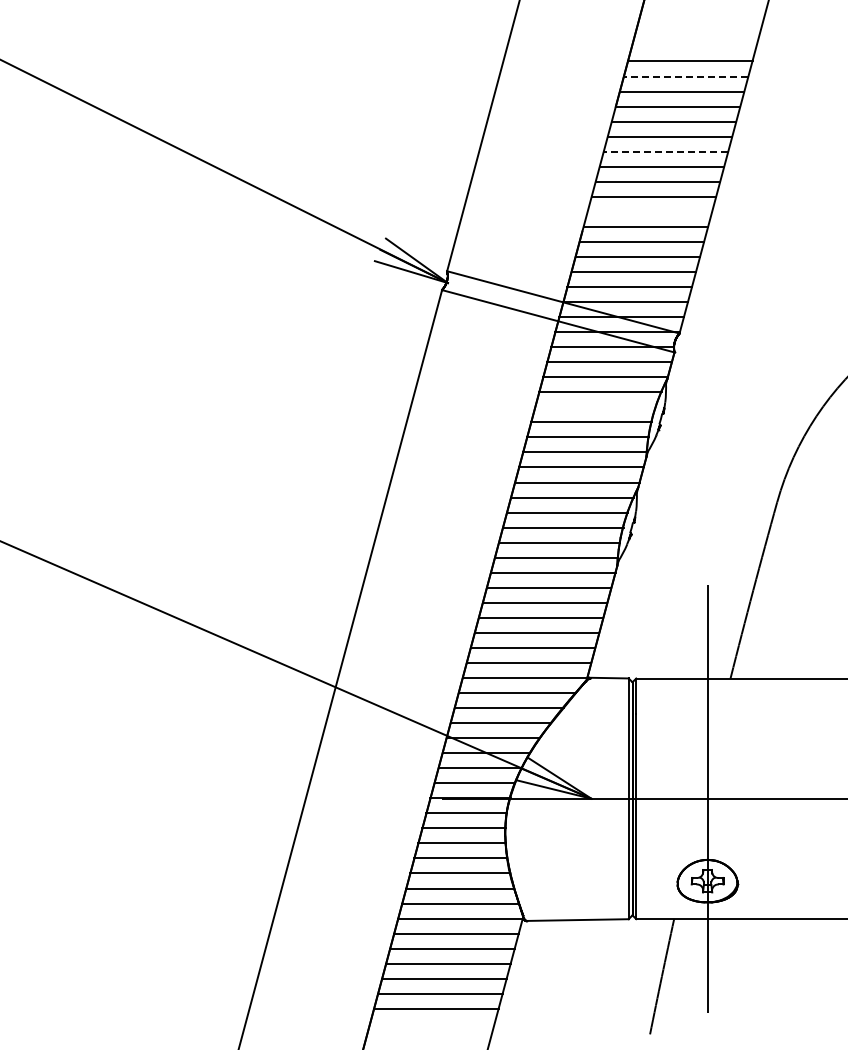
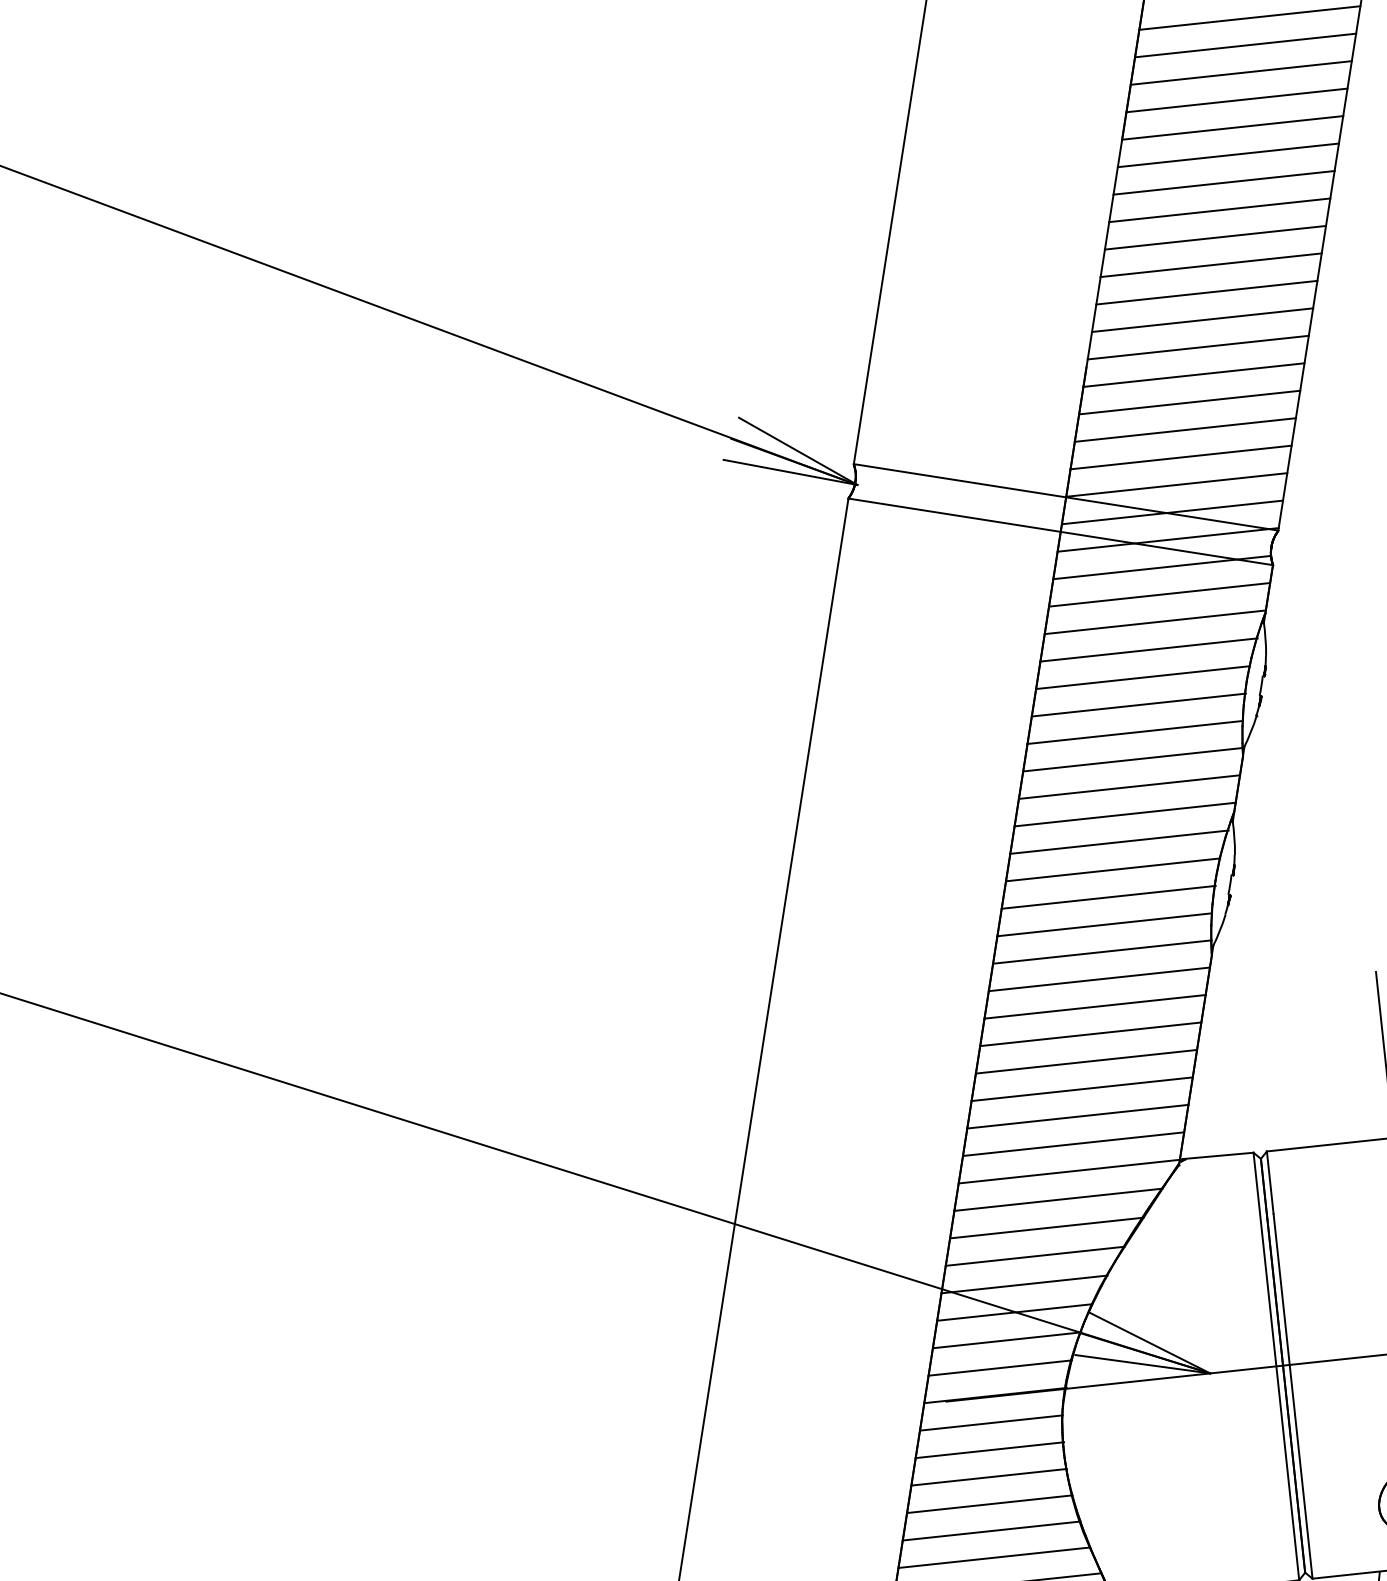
line: (693, 46) -> (1248, 18), added
line: (685, 76) -> (1240, 73), dashed -> solid
line: (665, 151) -> (1218, 210), dashed -> solid
line: (649, 211) -> (1201, 319), added
line: (595, 407) -> (1143, 677), added

